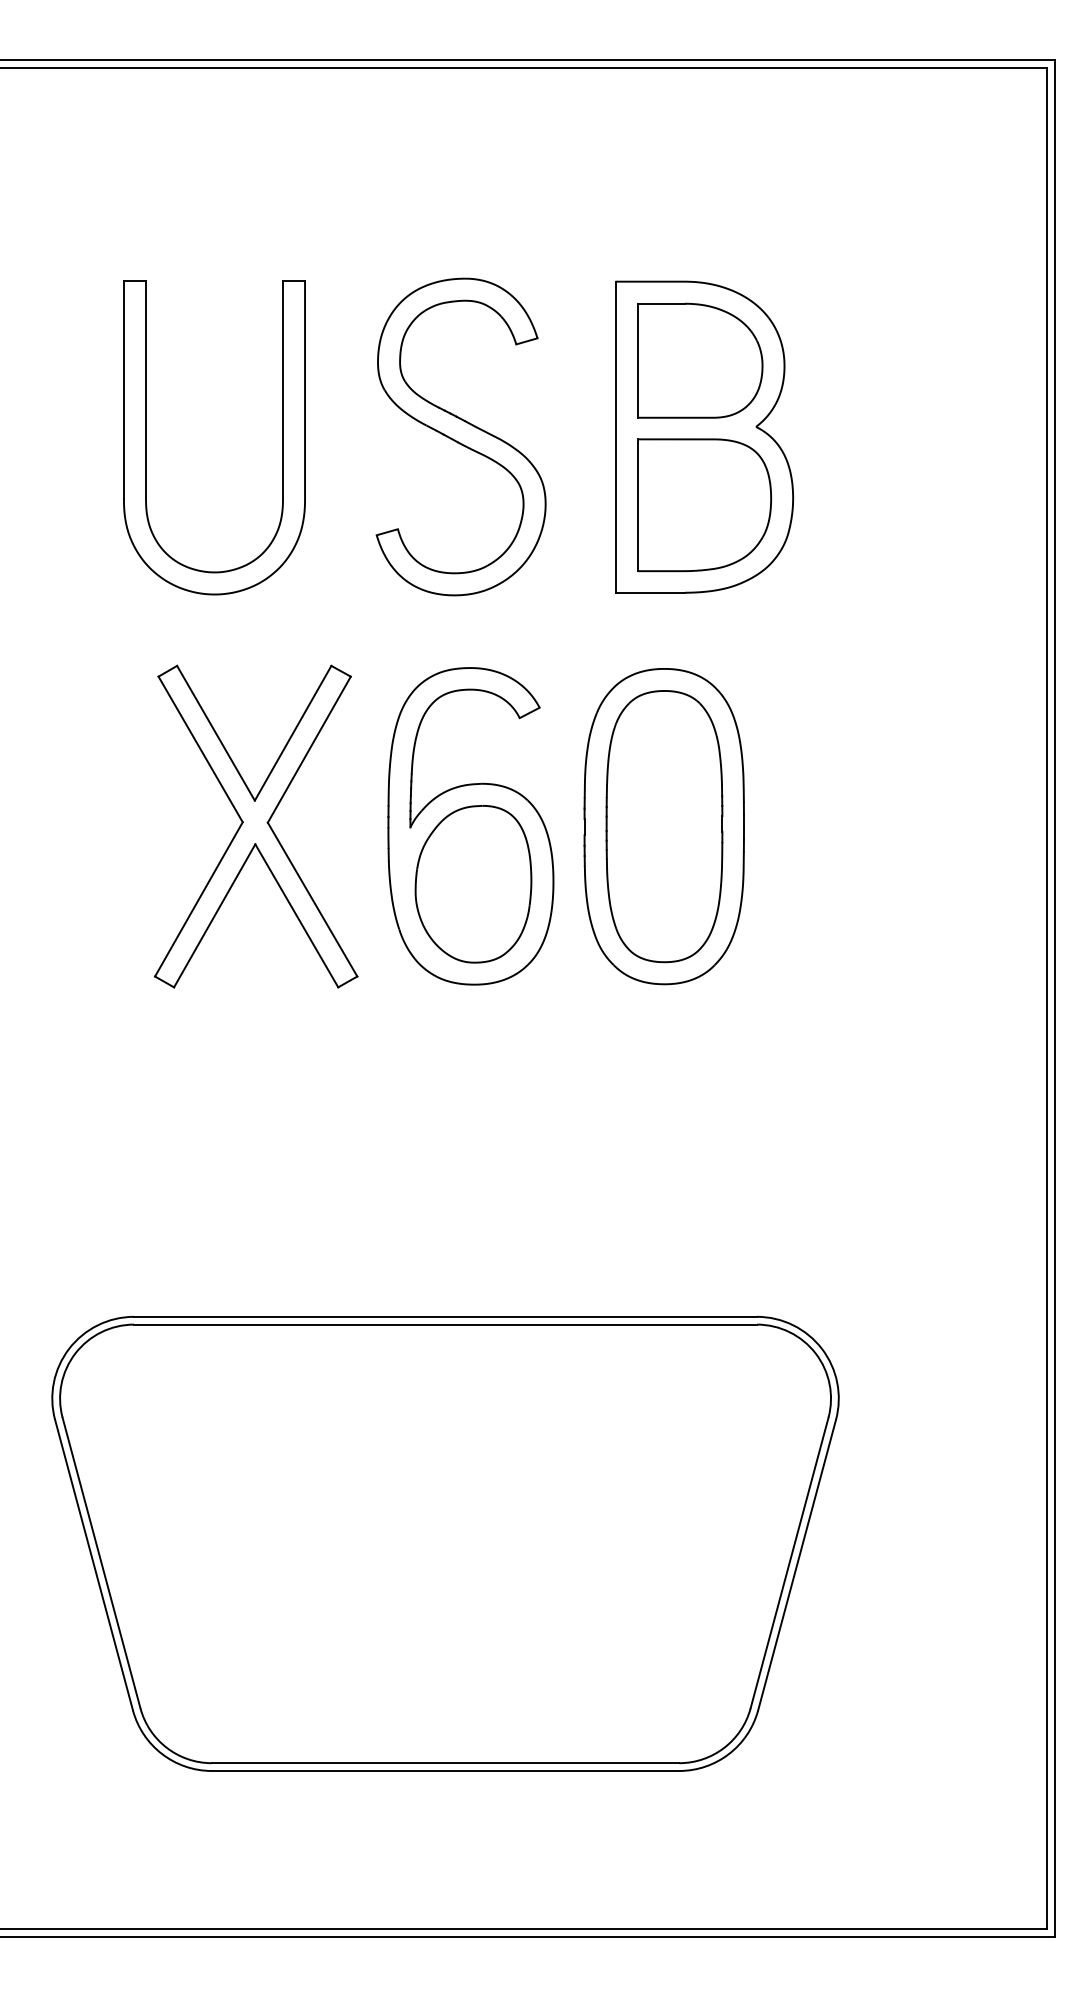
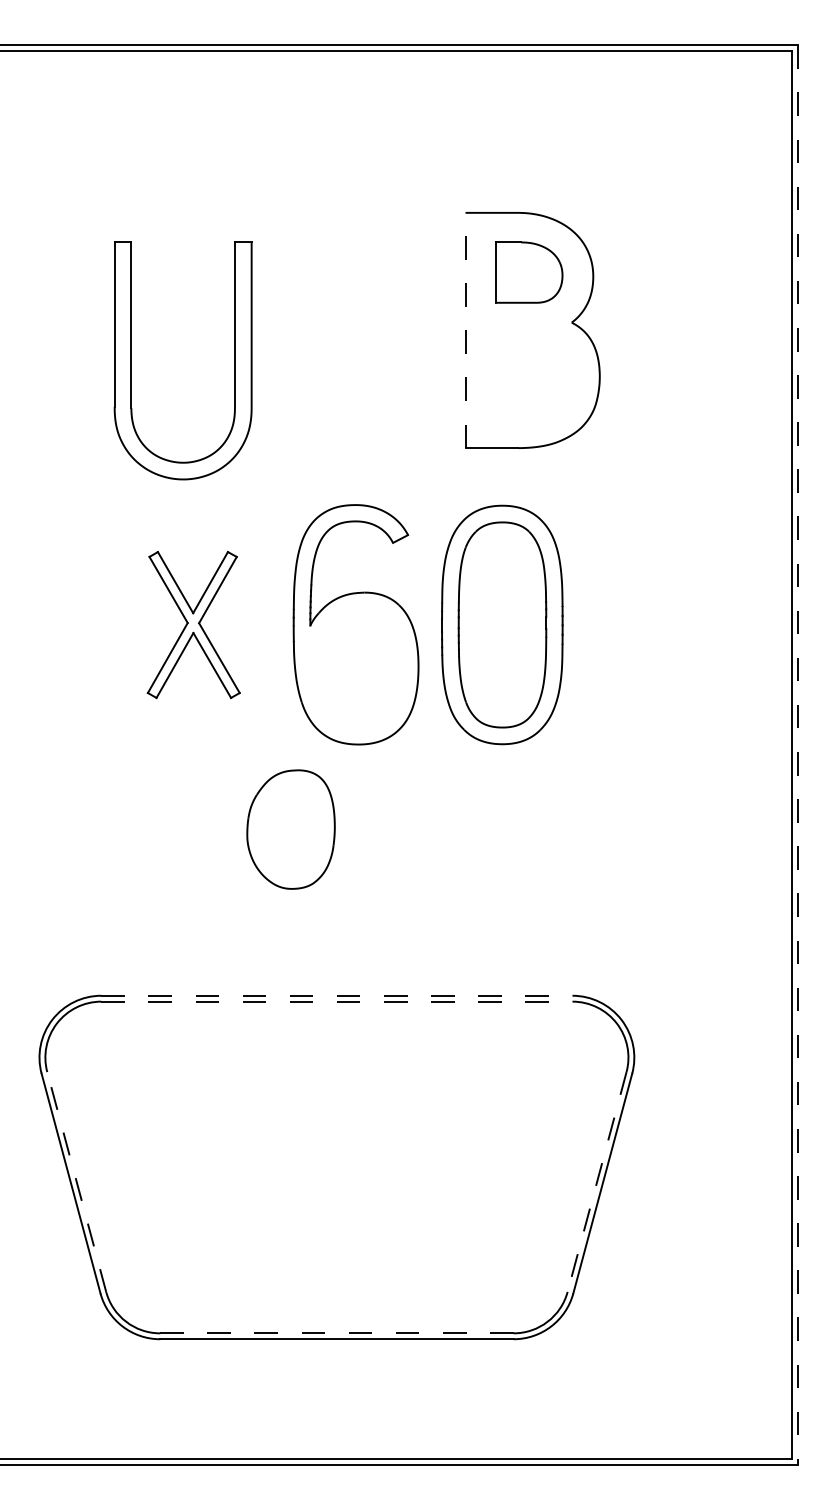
part: (700, 360) -> (529, 272), size x0.7
part: (460, 435) -> (348, 329), removed
part: (146, 437) -> (131, 360), moved
line: (615, 437) -> (465, 330), solid -> dashed
part: (704, 504) -> (532, 381), removed
part: (255, 825) -> (193, 624), size x0.6
part: (472, 884) -> (290, 829), moved
line: (1054, 997) -> (797, 754), solid -> dashed
line: (444, 1316) -> (336, 995), solid -> dashed
line: (444, 1324) -> (336, 1001), solid -> dashed
line: (101, 1562) -> (76, 1181), solid -> dashed
line: (790, 1562) -> (597, 1181), solid -> dashed
line: (444, 1763) -> (336, 1333), solid -> dashed

